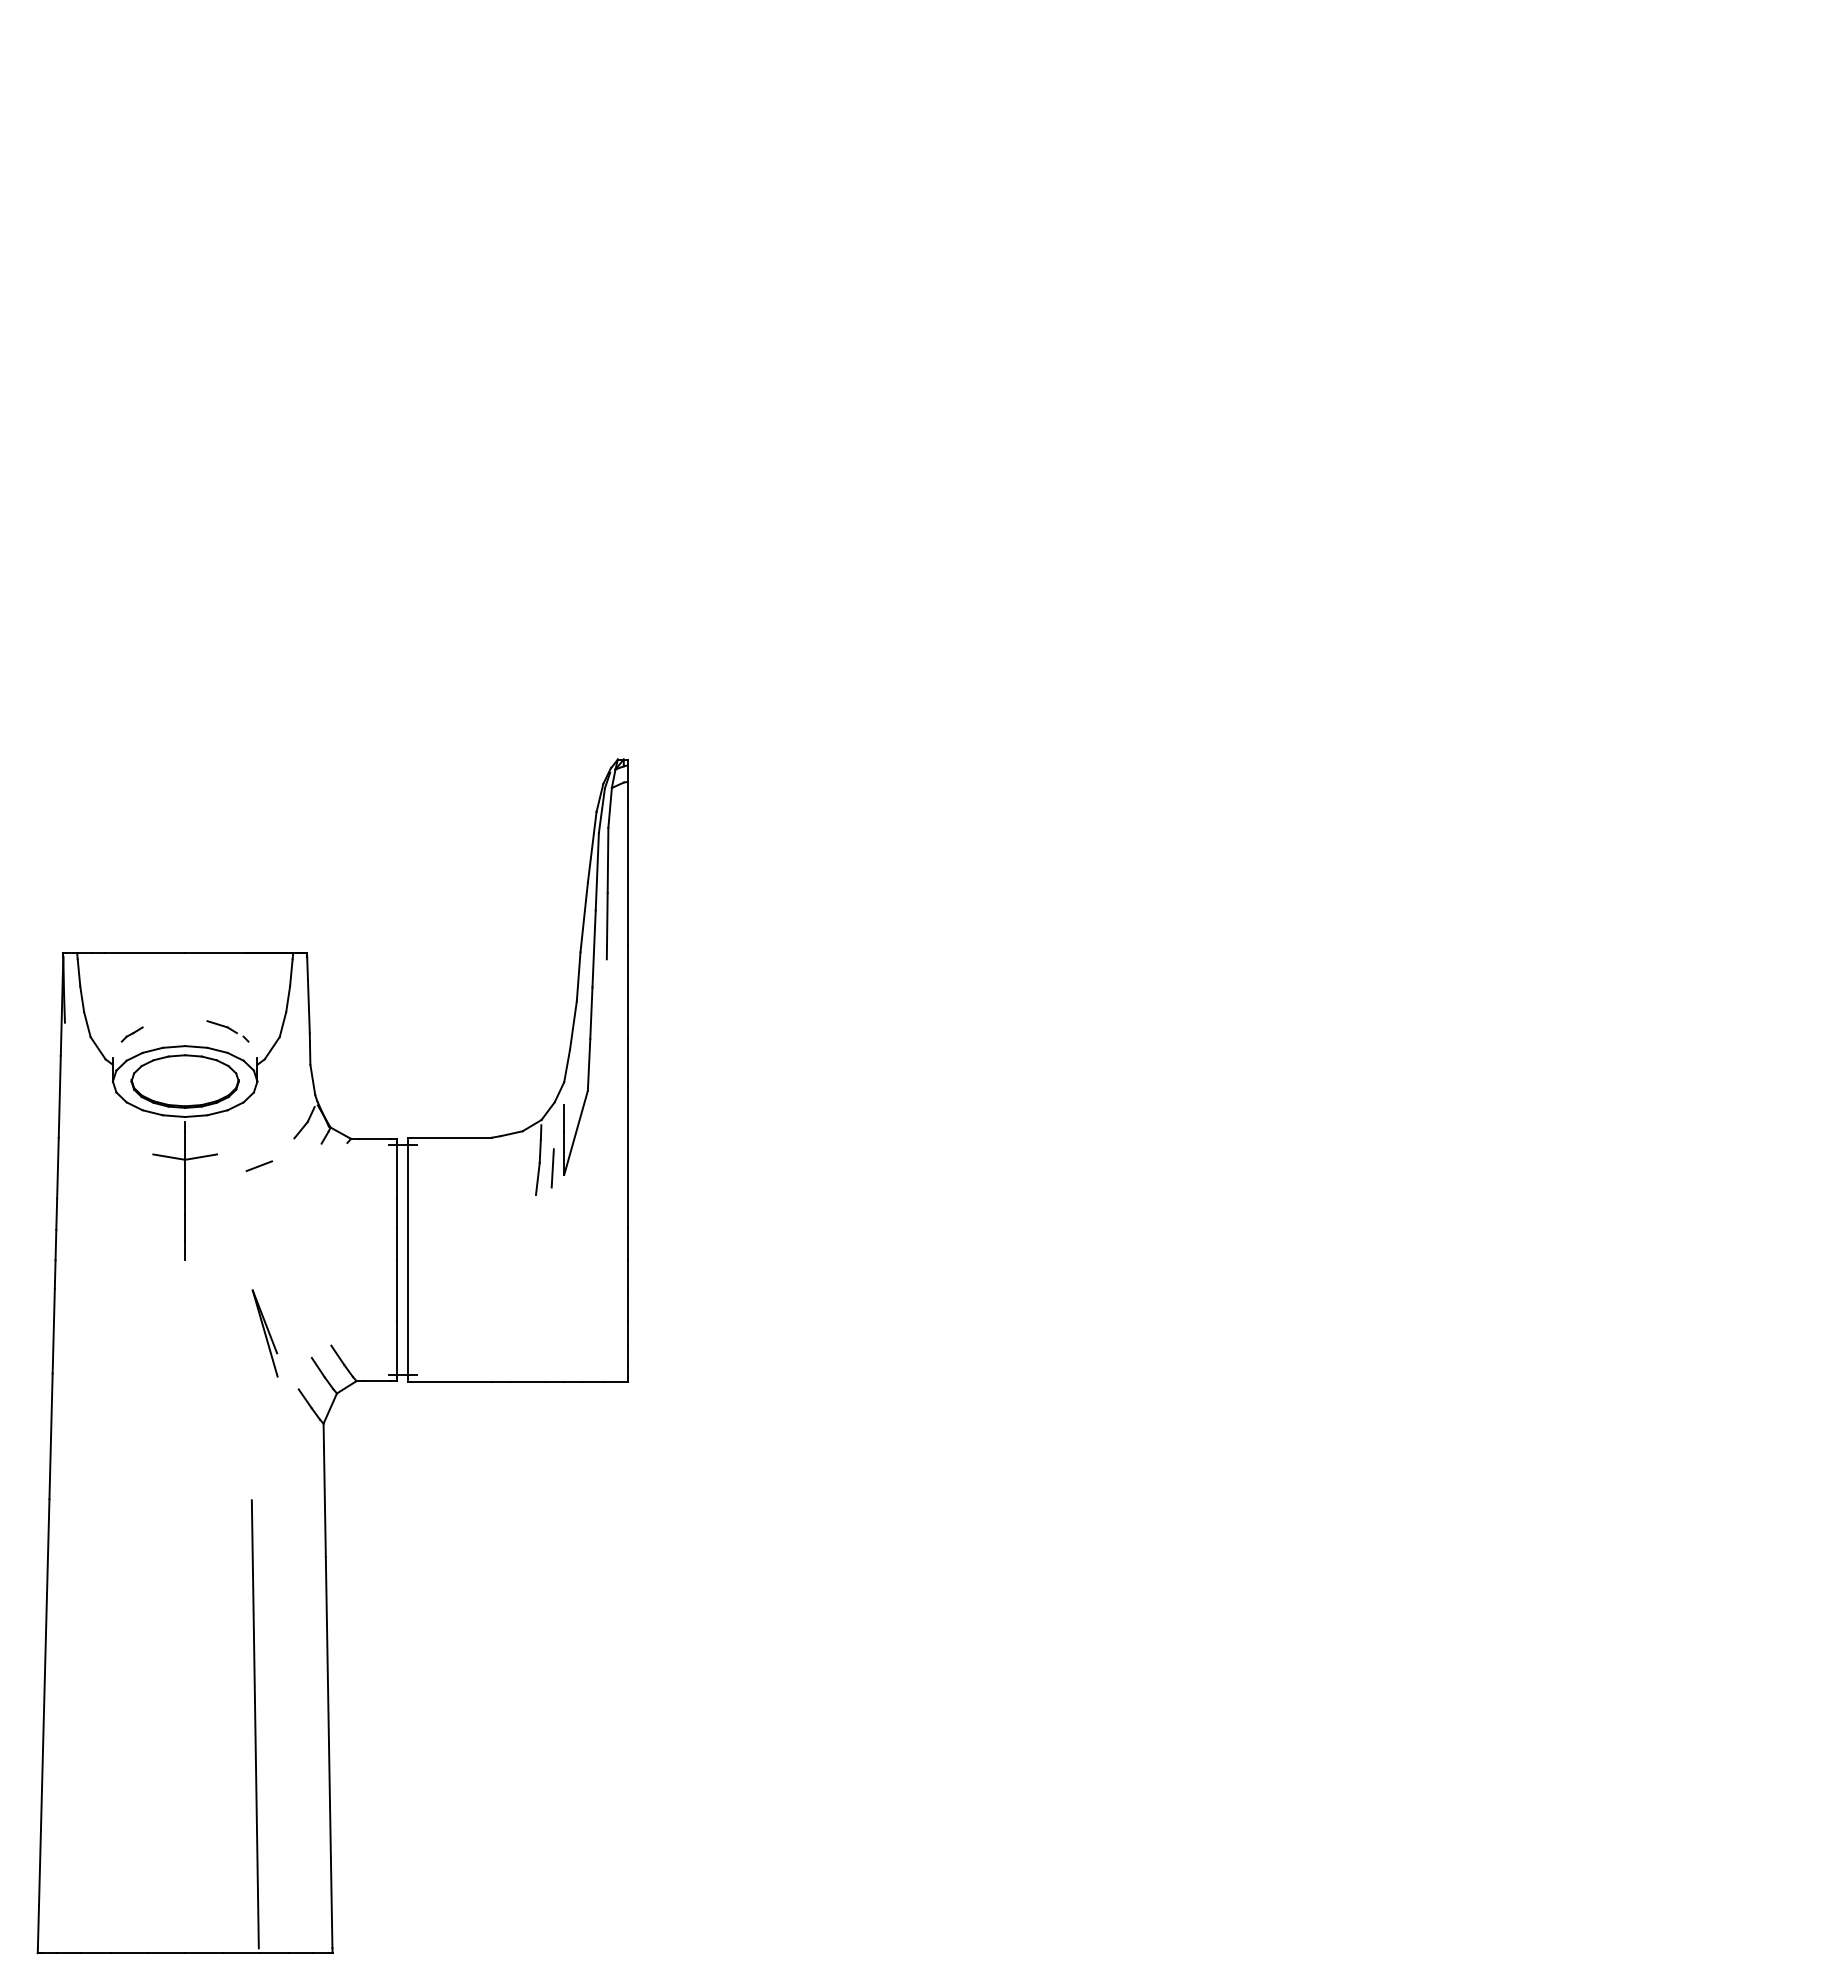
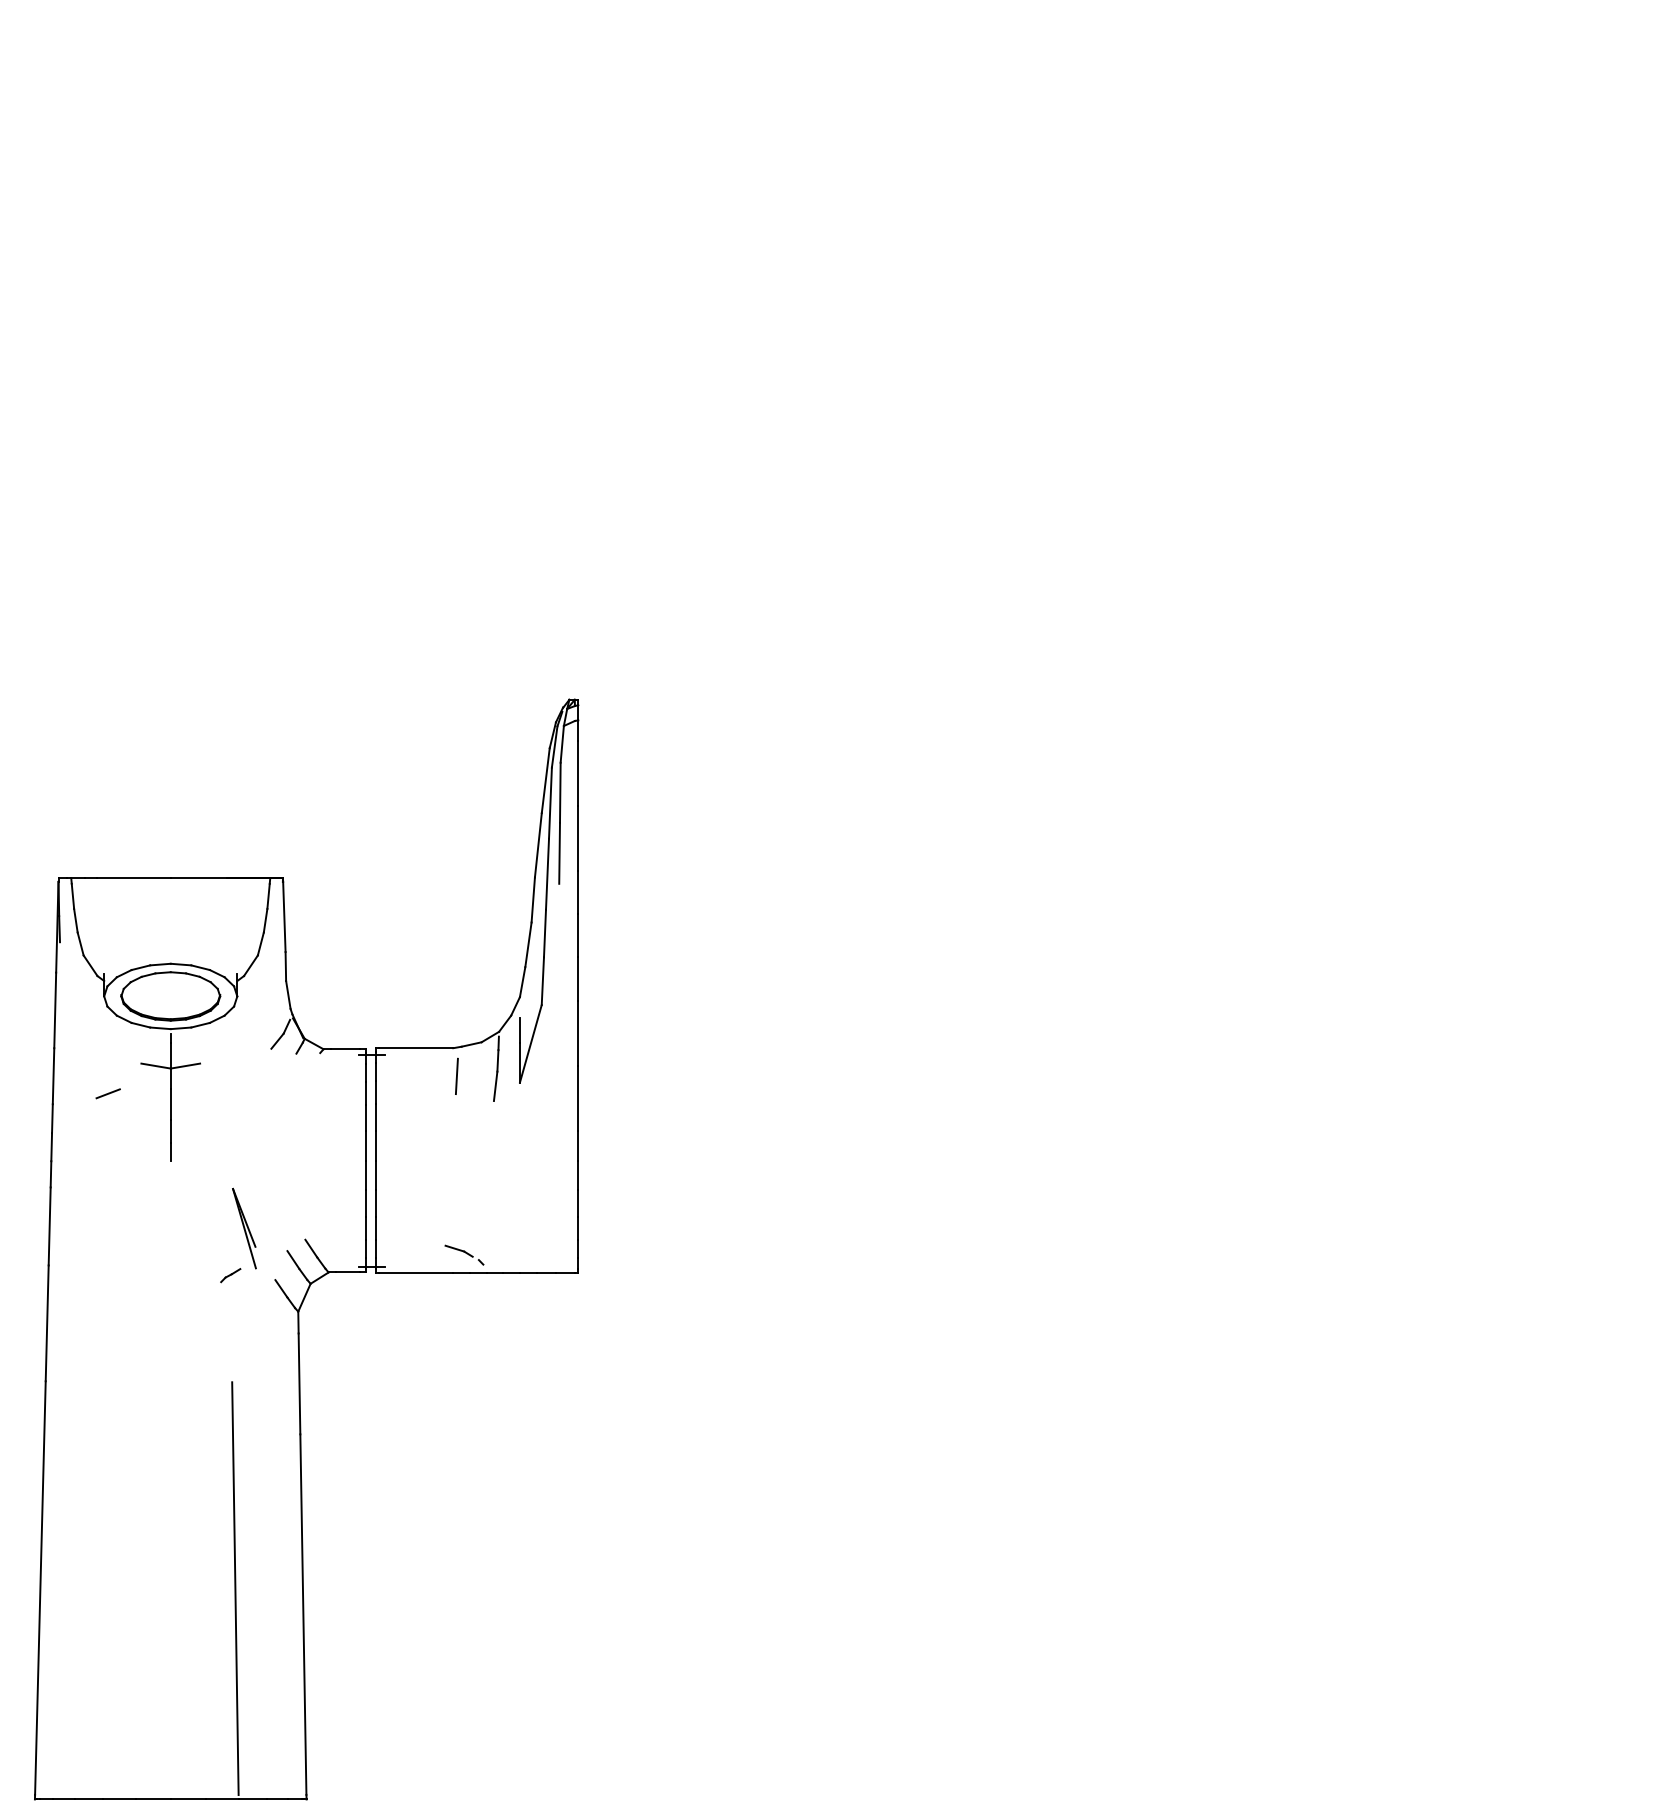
part: (227, 1031) -> (464, 1255), moved
part: (131, 1034) -> (230, 1275), moved
line: (258, 1166) -> (107, 1094), moved
line: (552, 1168) -> (456, 1076), moved

